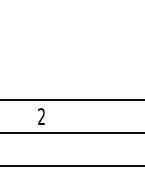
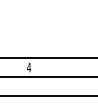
text: (40, 116) -> (28, 67), 2 -> 4

